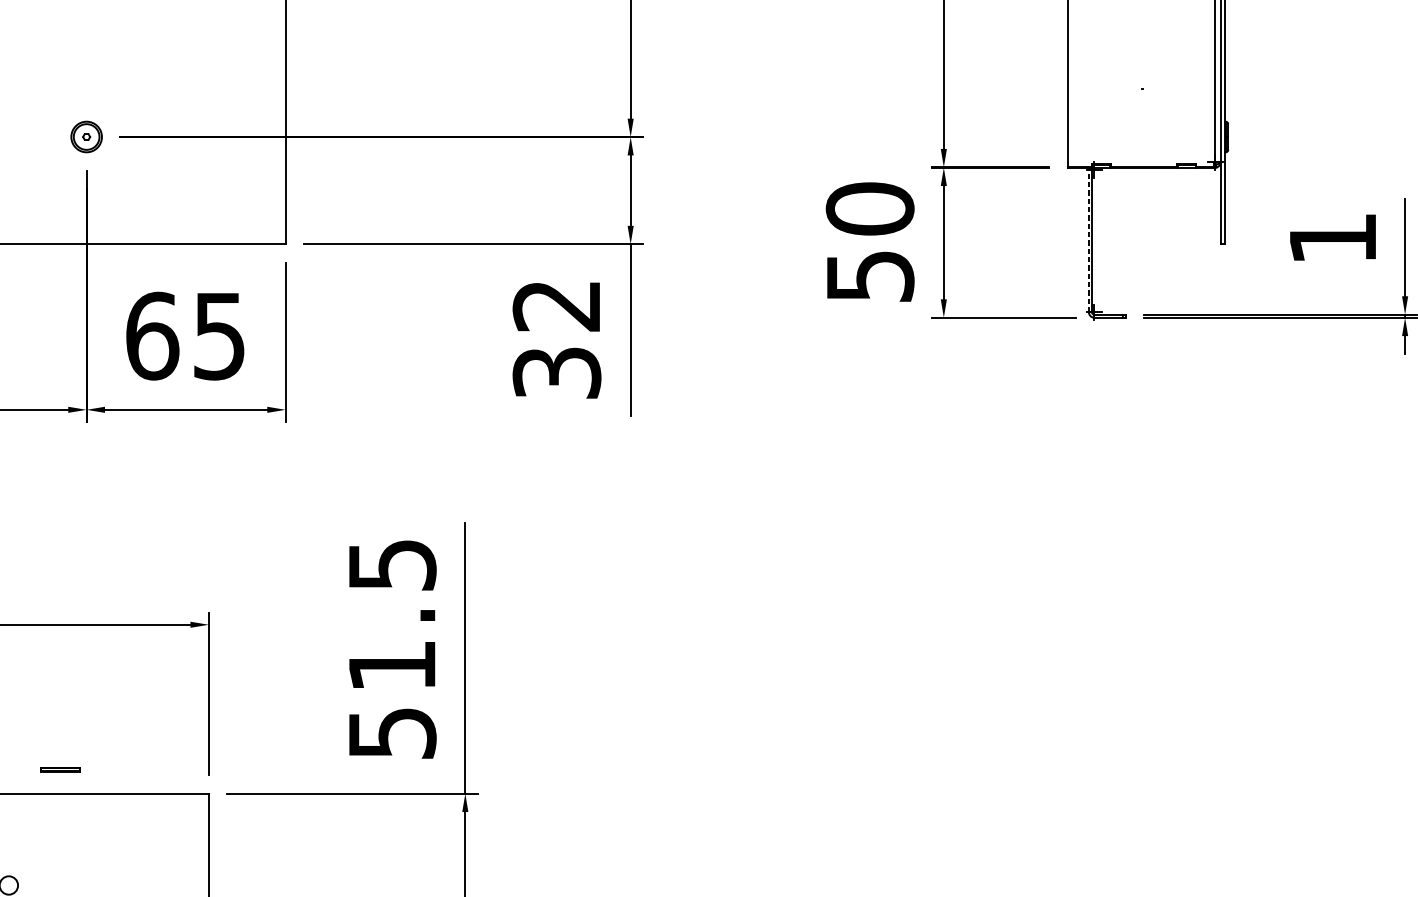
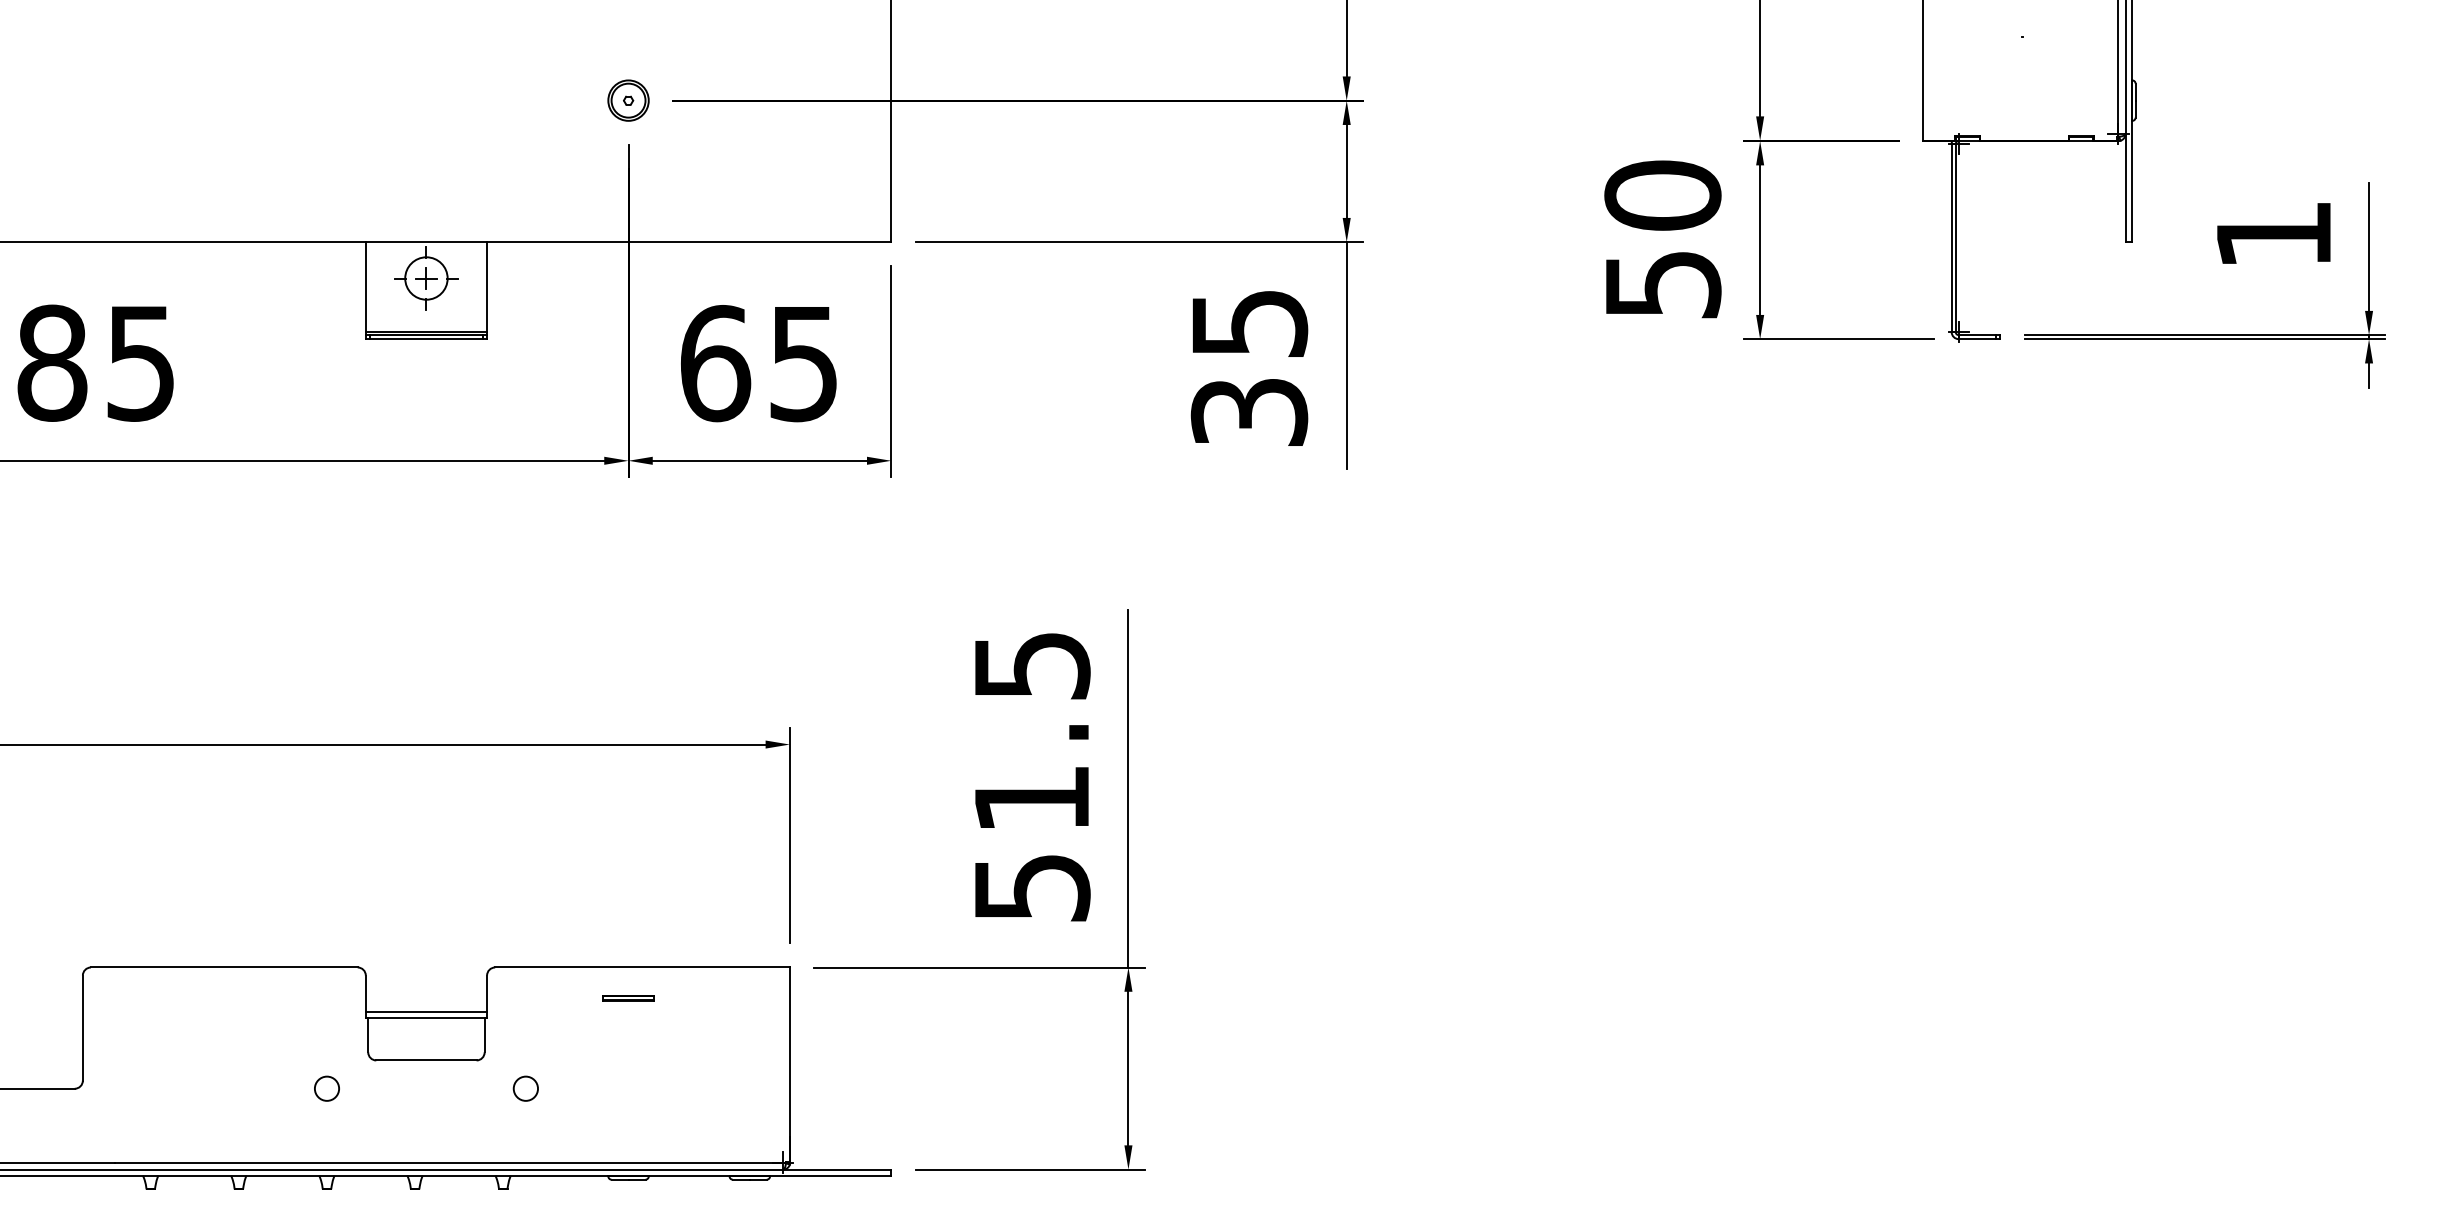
line: (1088, 240) -> (1951, 237), dashed -> solid
text: (557, 306) -> (1249, 324), 32 -> 35
part: (60, 770) -> (628, 998), moved

